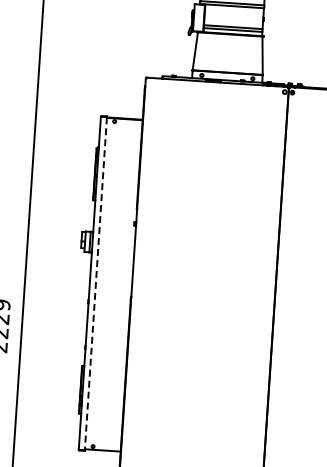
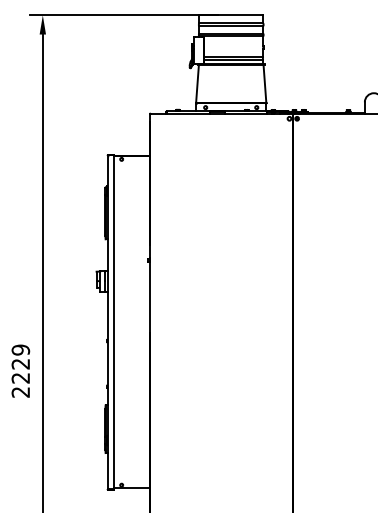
line: (95, 283) -> (113, 322), dashed -> solid

